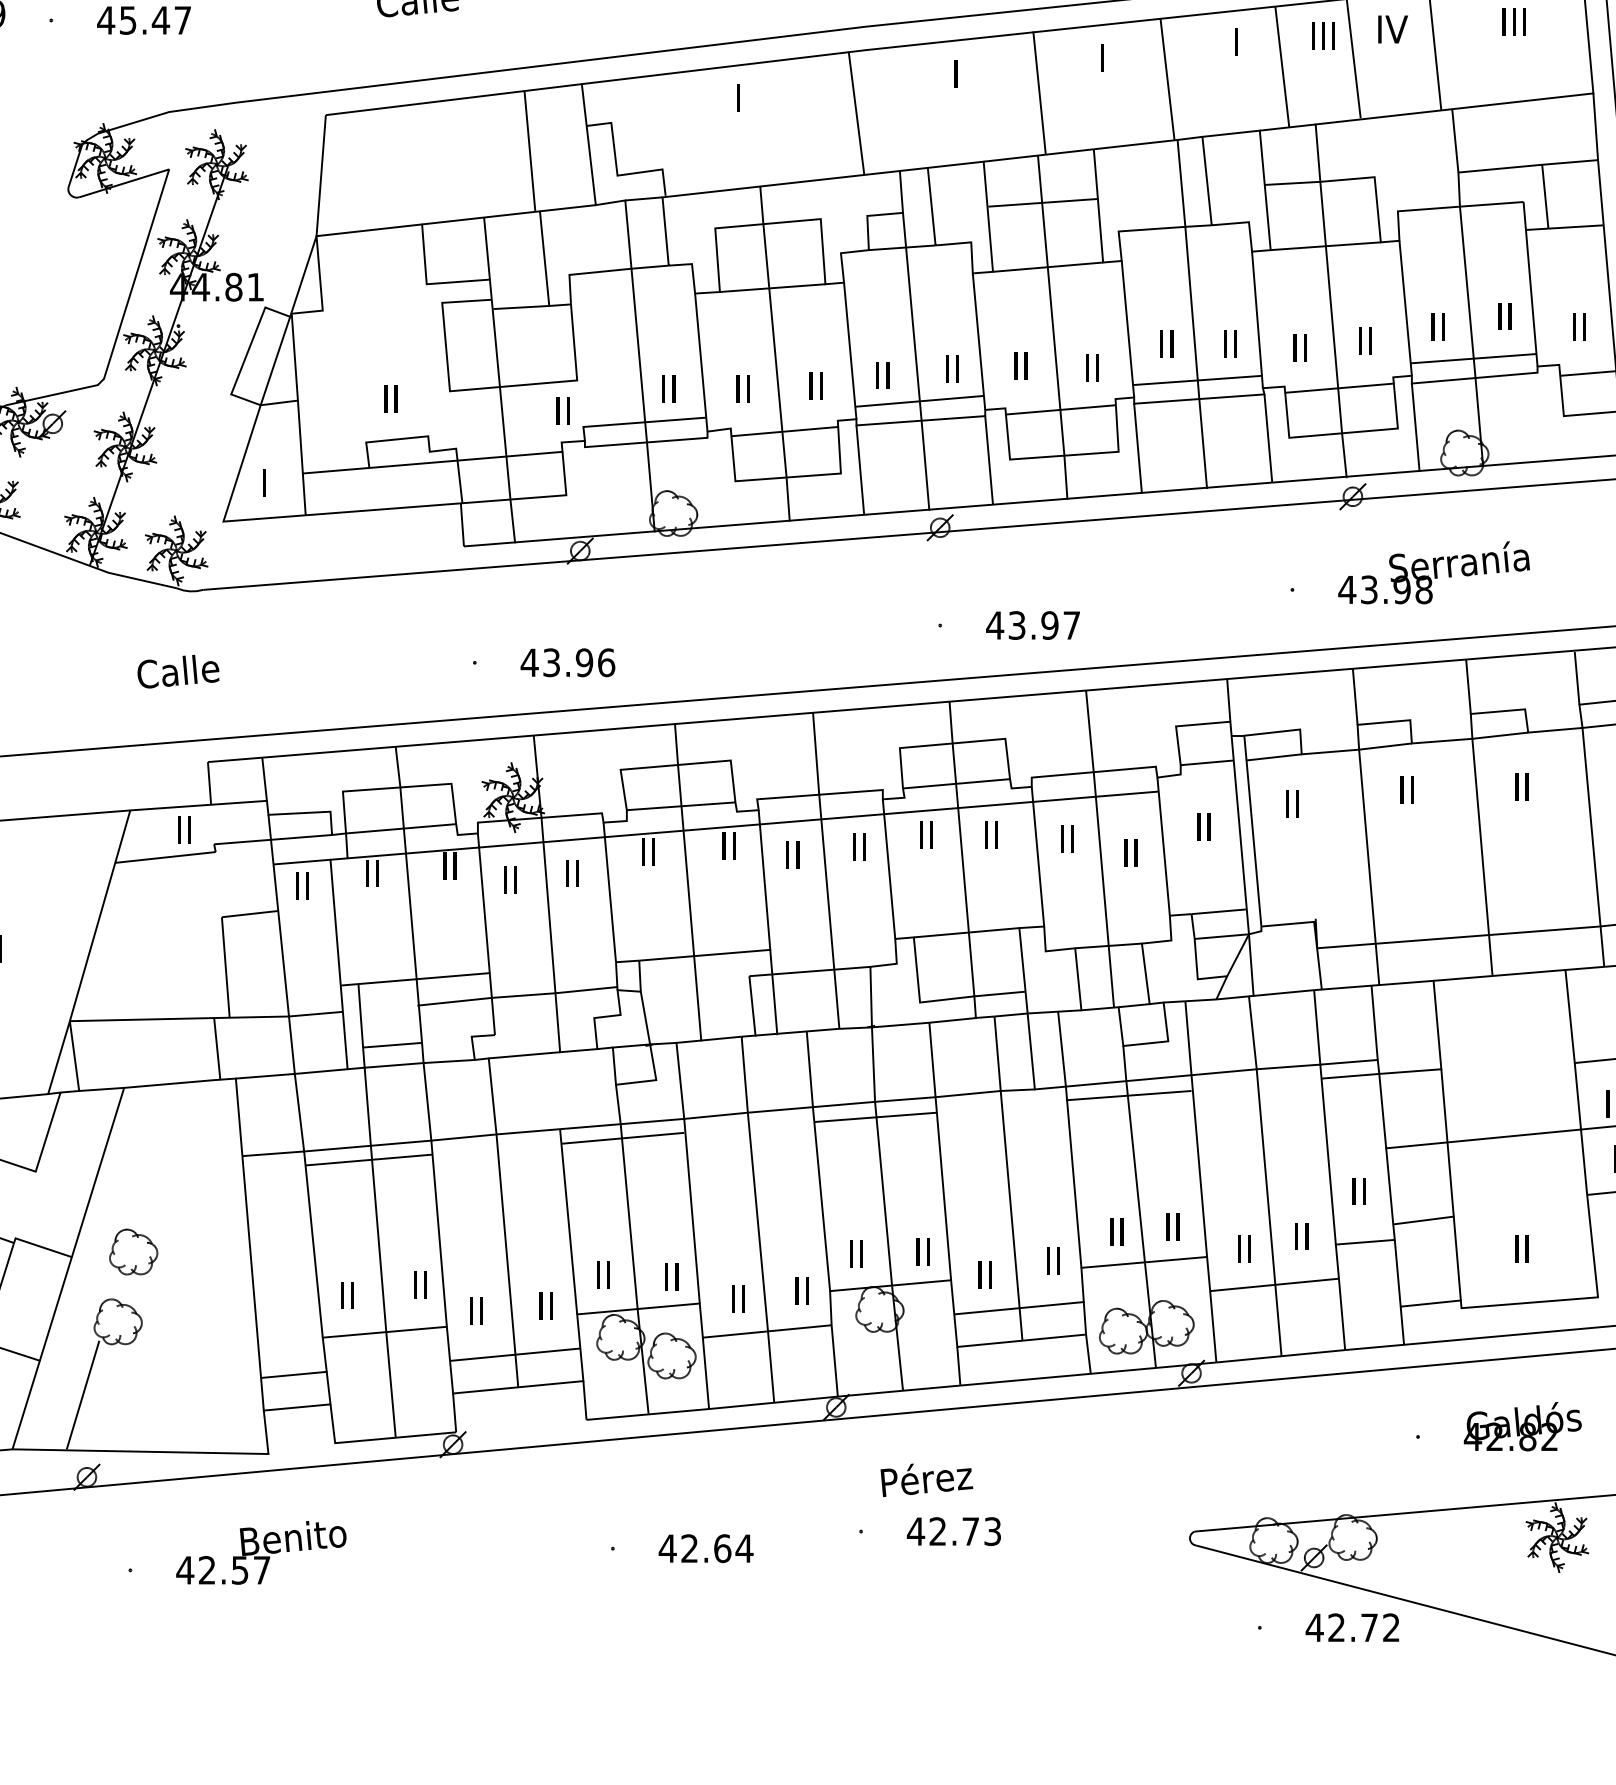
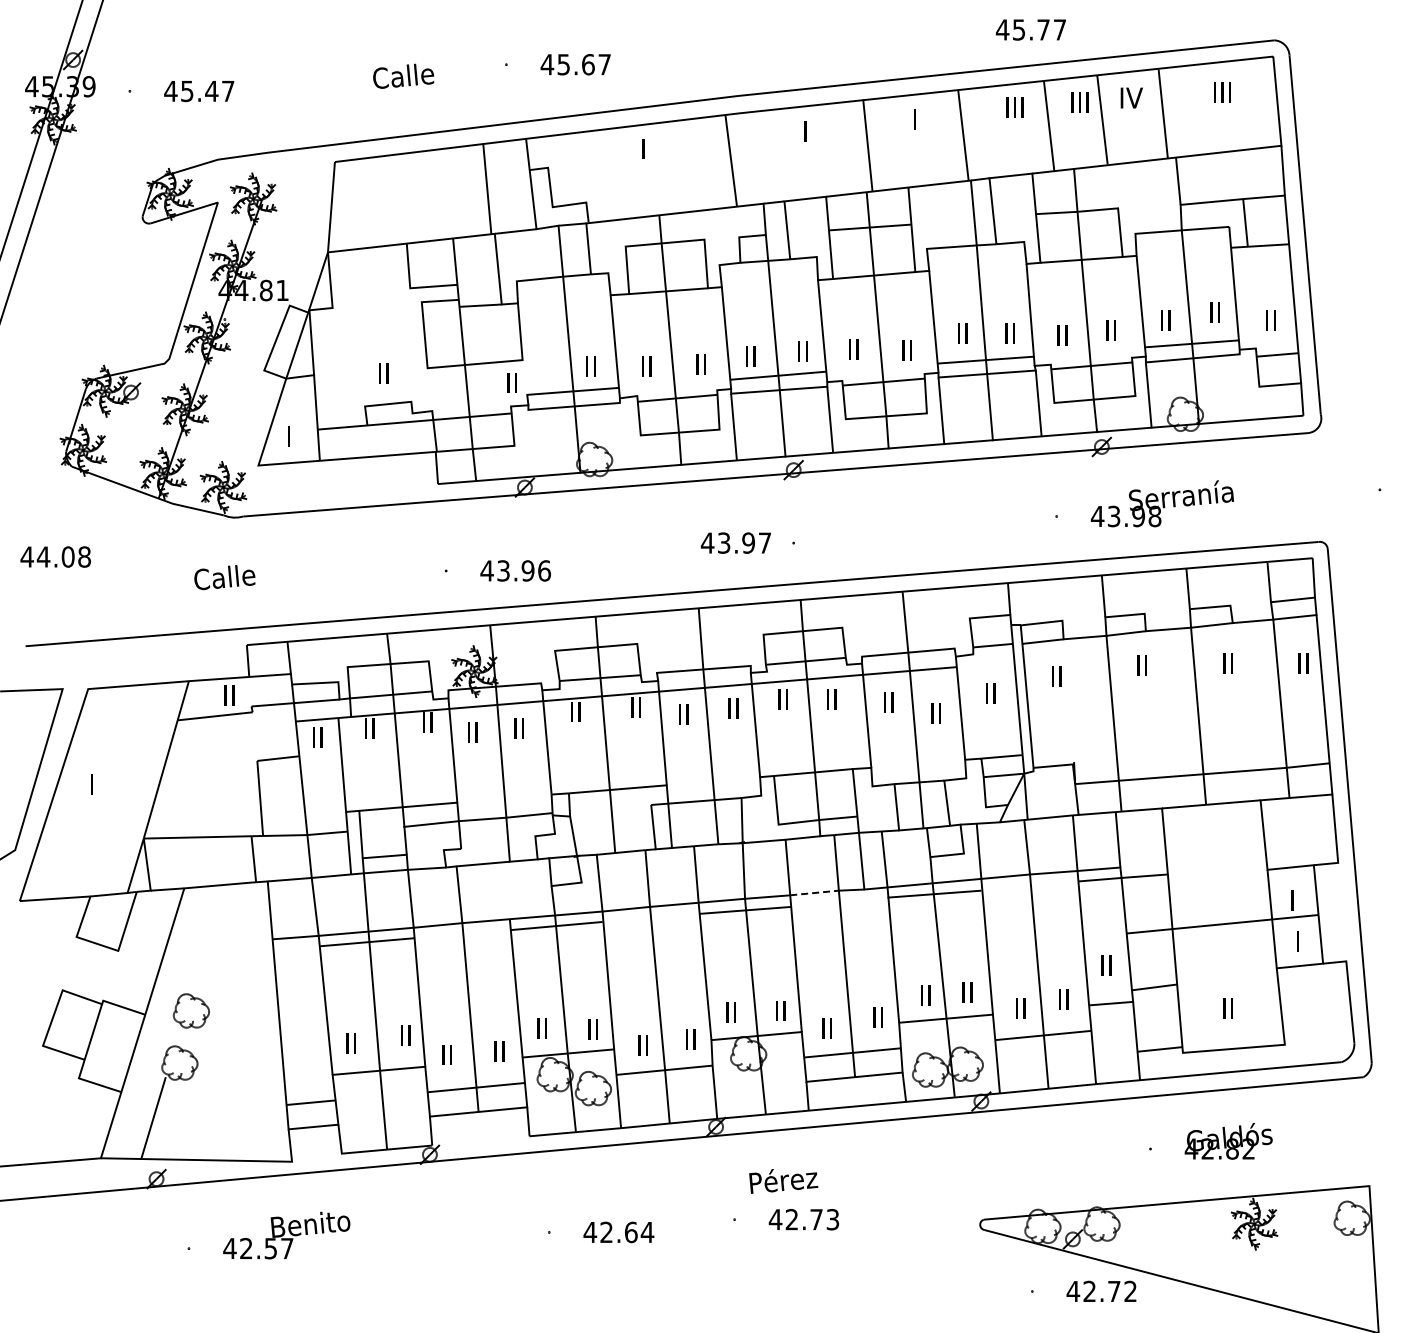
text: (1235, 42) -> (1014, 107), I -> III
text: (1032, 624) -> (735, 542), moved
line: (969, 1093) -> (815, 892), solid -> dashed

